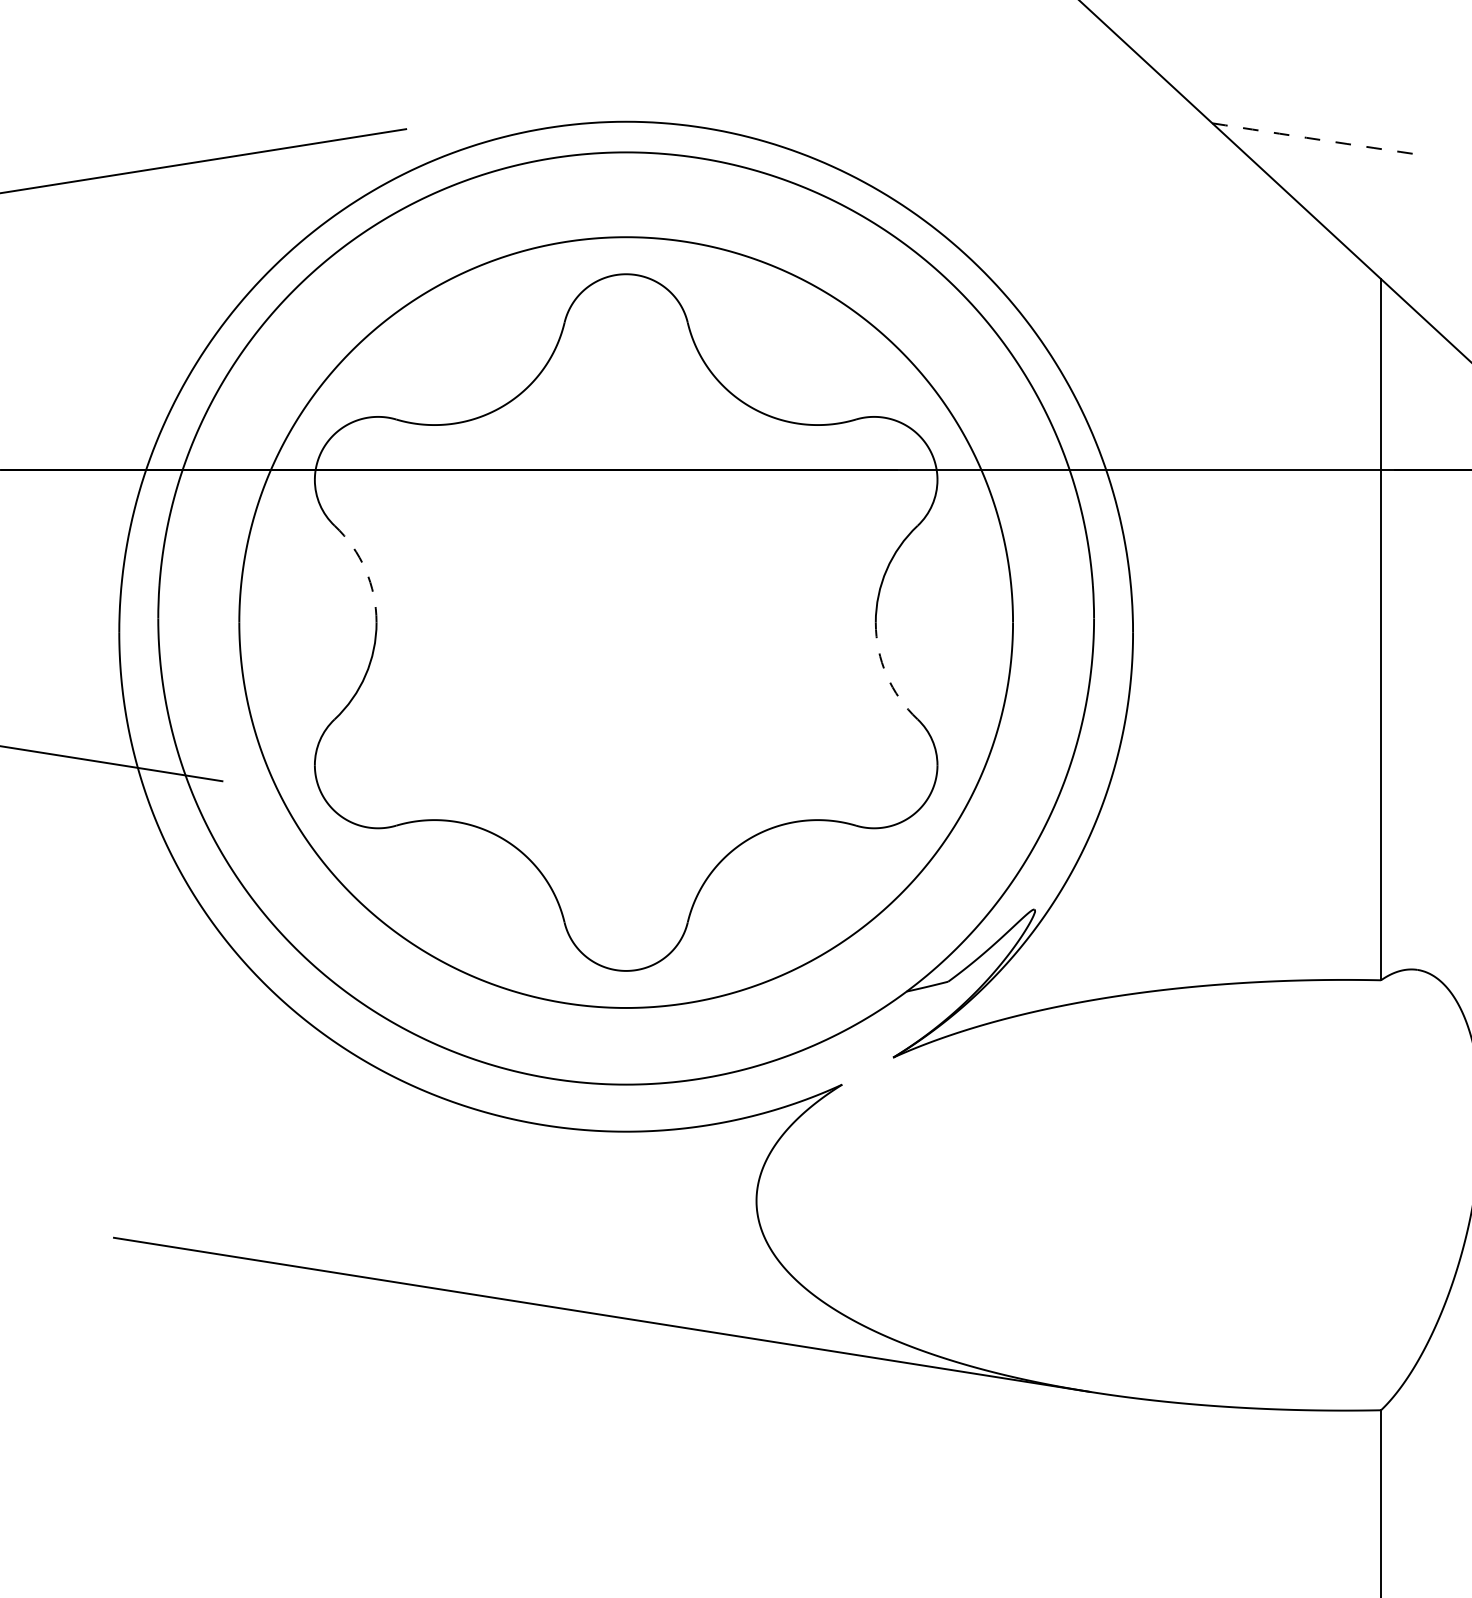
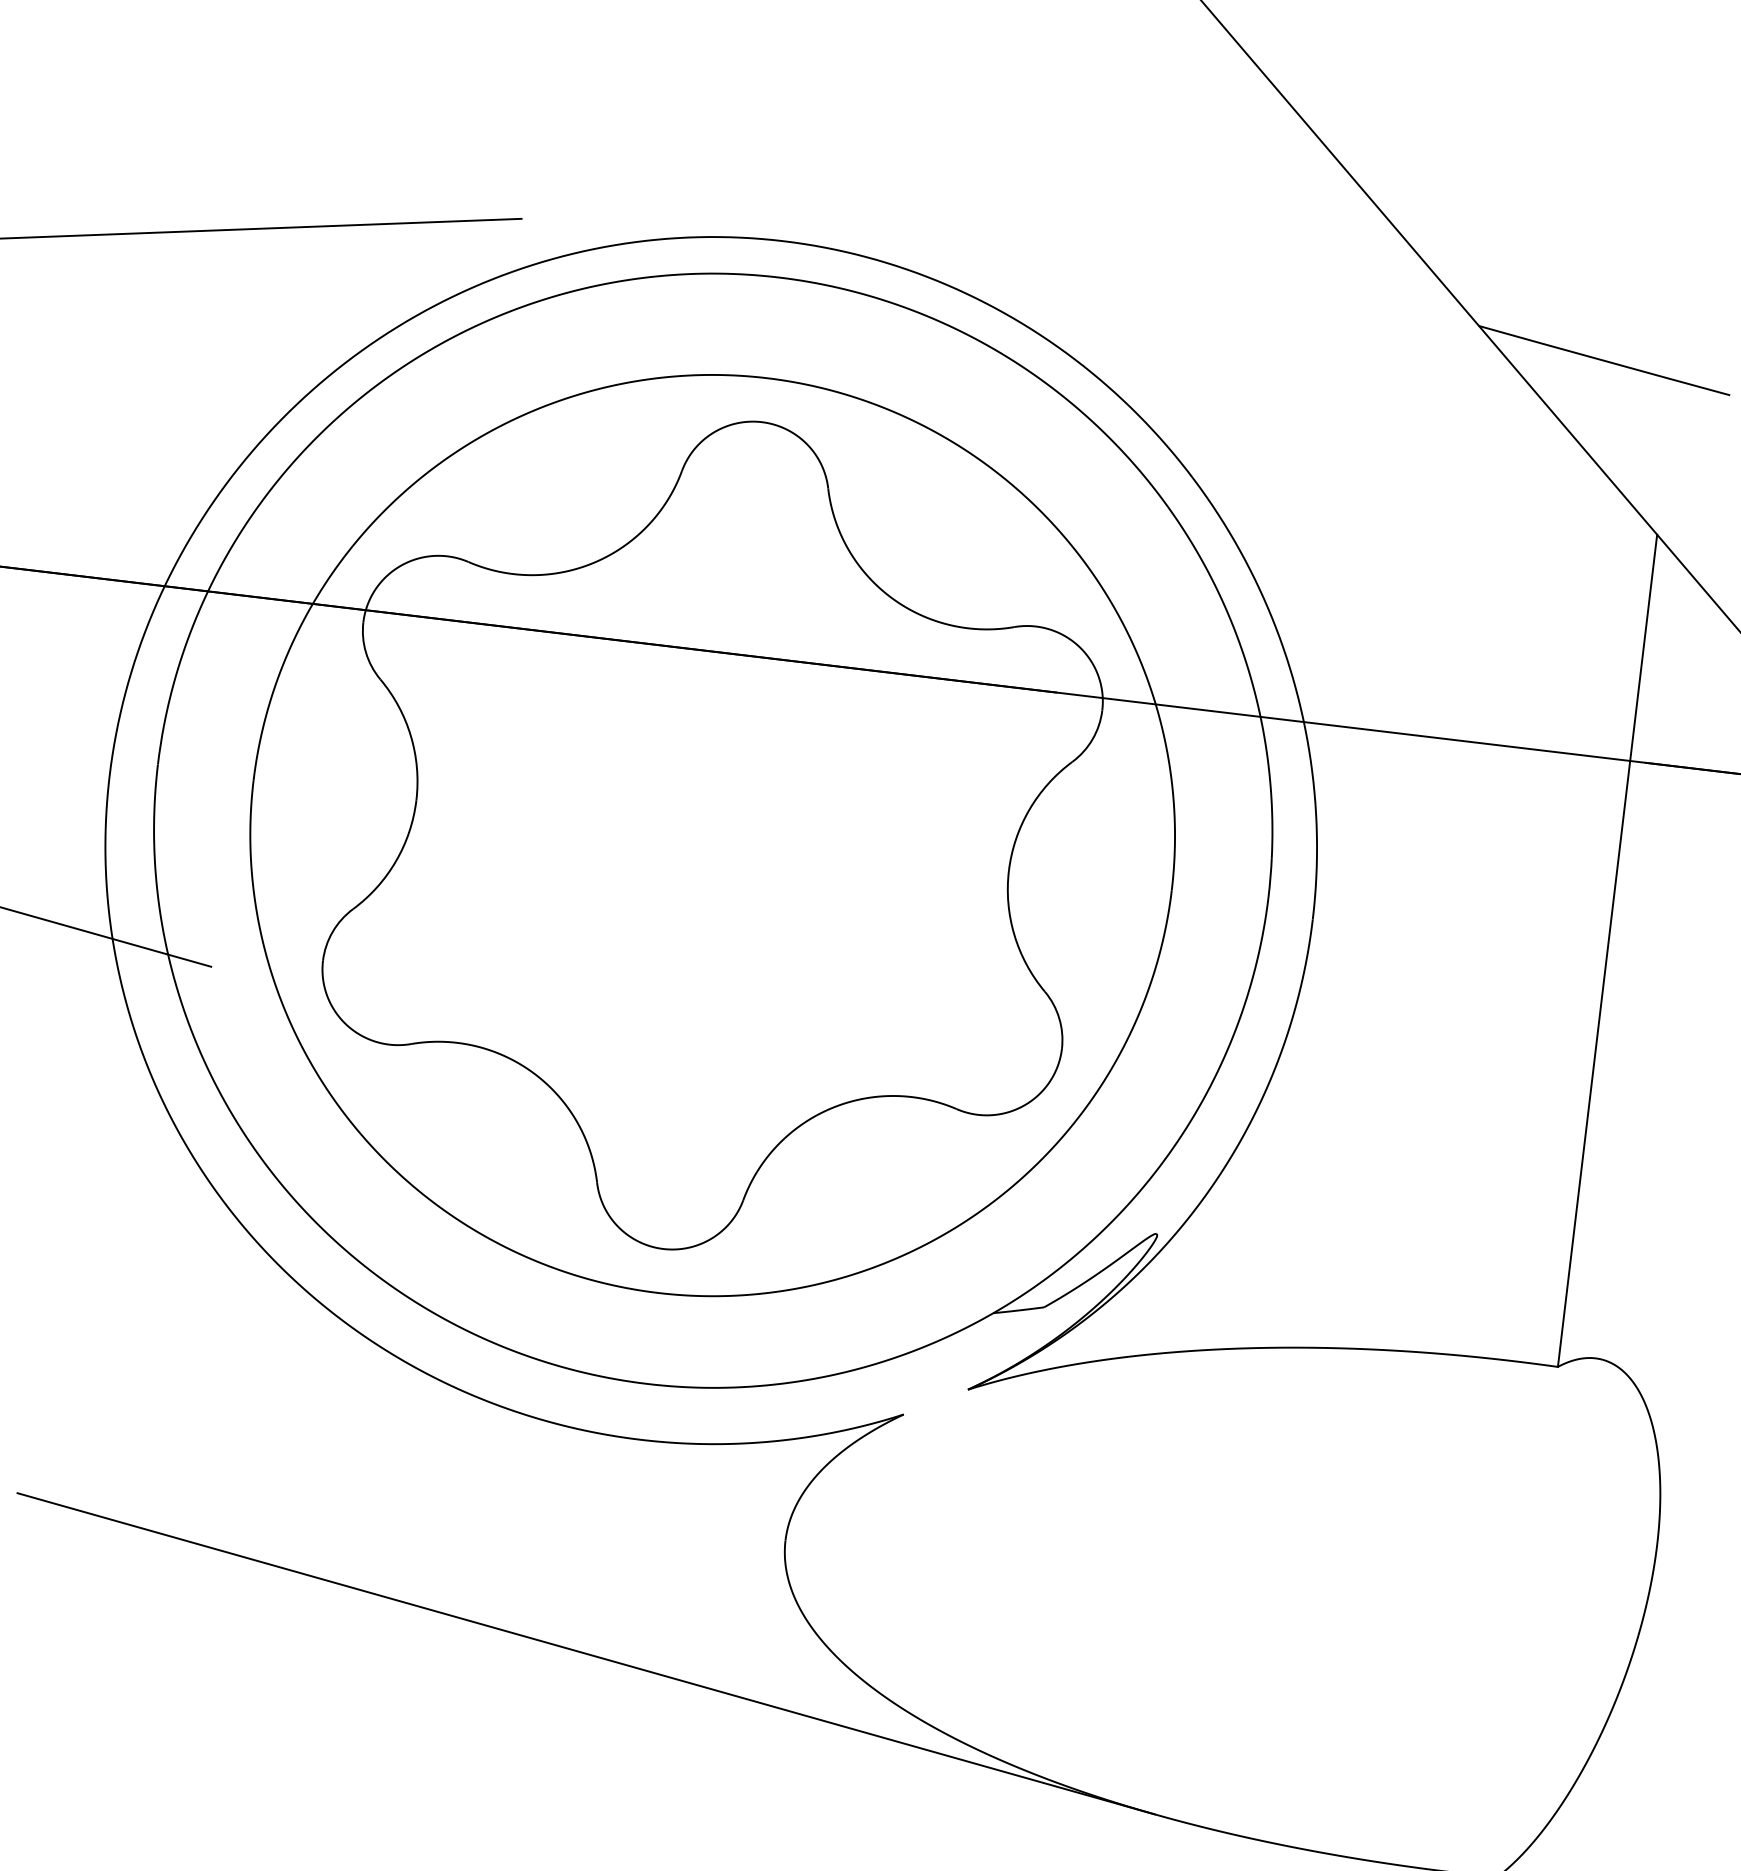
arc: (1320, 139) -> (1605, 360), dashed -> solid
arc: (365, 569) -> (410, 735), dashed -> solid
arc: (886, 675) -> (1014, 935), dashed -> solid

